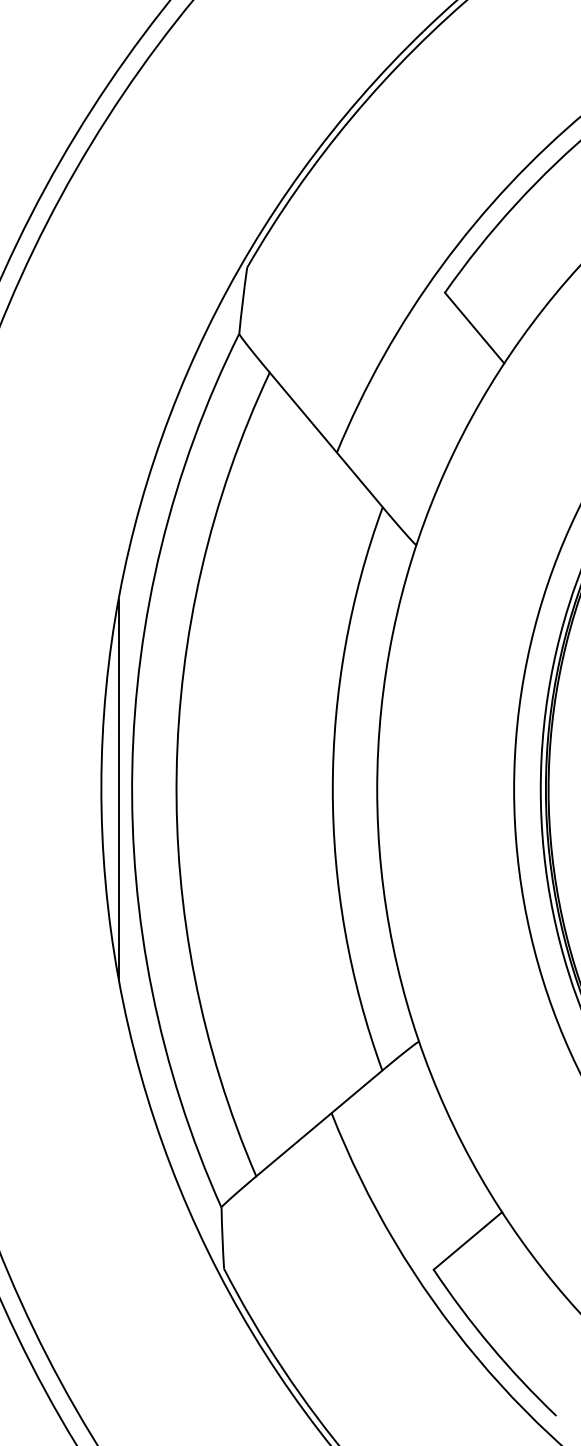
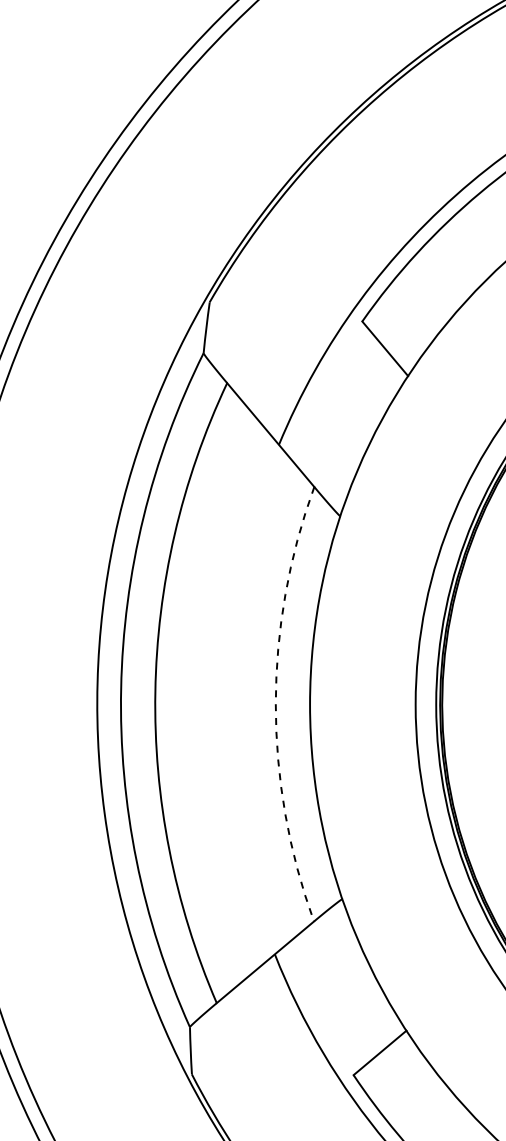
line: (119, 789) -> (111, 704), removed
arc: (332, 789) -> (275, 704), solid -> dashed

